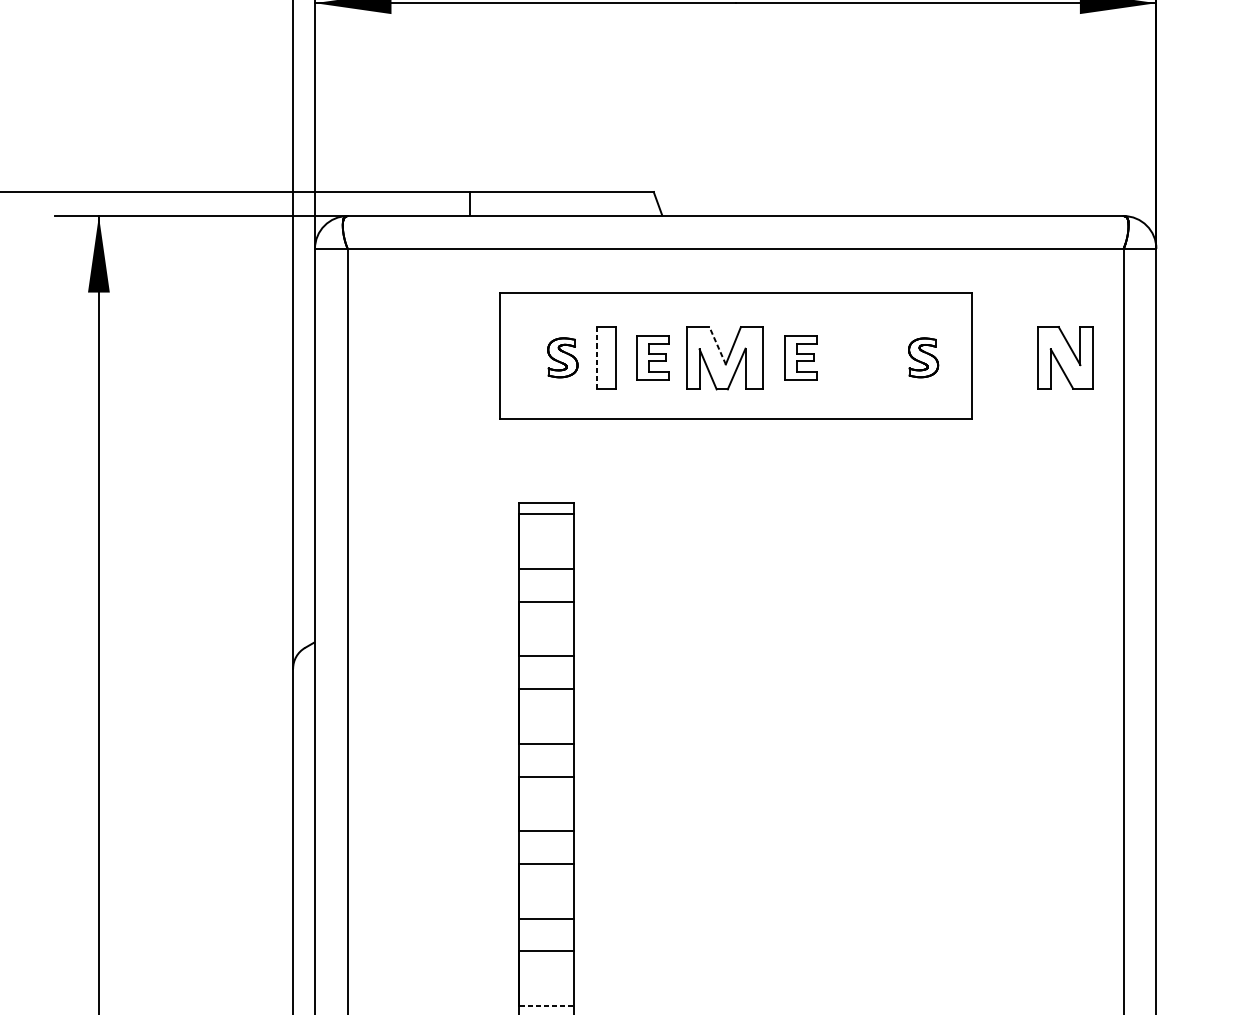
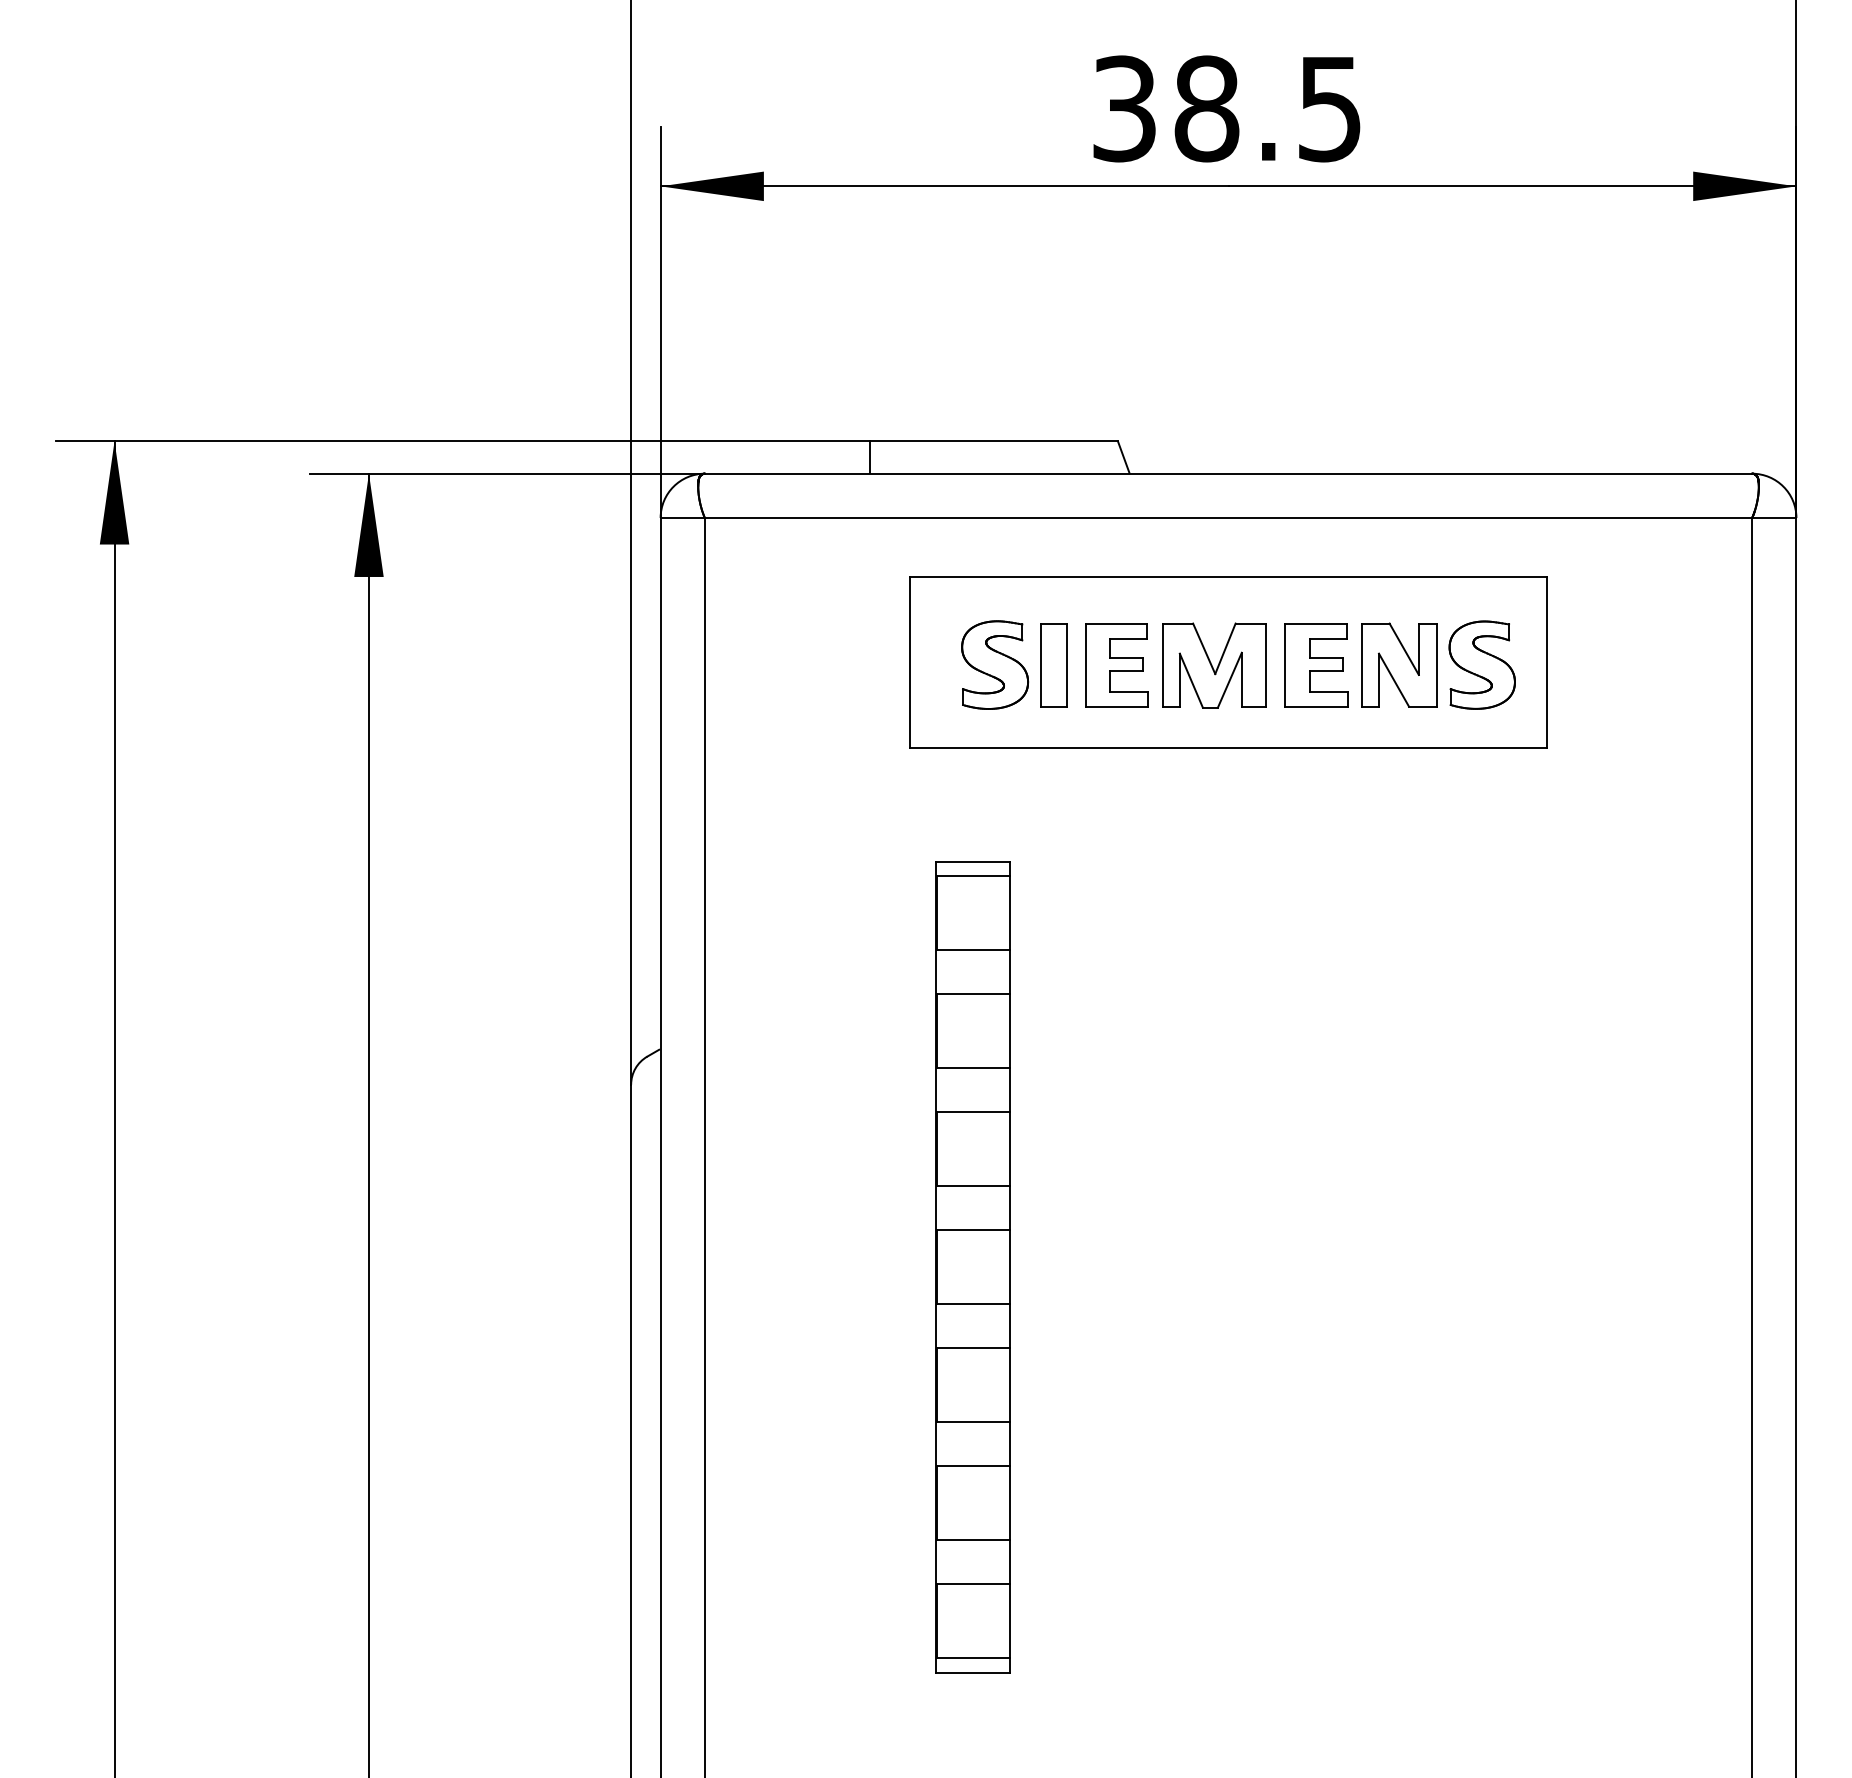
line: (717, 345) -> (1204, 648), dashed -> solid
part: (563, 357) -> (995, 664), size x1.67
part: (923, 357) -> (1481, 664), size x1.67
part: (1066, 357) -> (1399, 664), moved
line: (596, 358) -> (1040, 665), dashed -> solid
part: (652, 358) -> (1116, 665), size x1.43
part: (800, 358) -> (1316, 665), size x1.43
line: (546, 1006) -> (973, 1540), dashed -> solid

